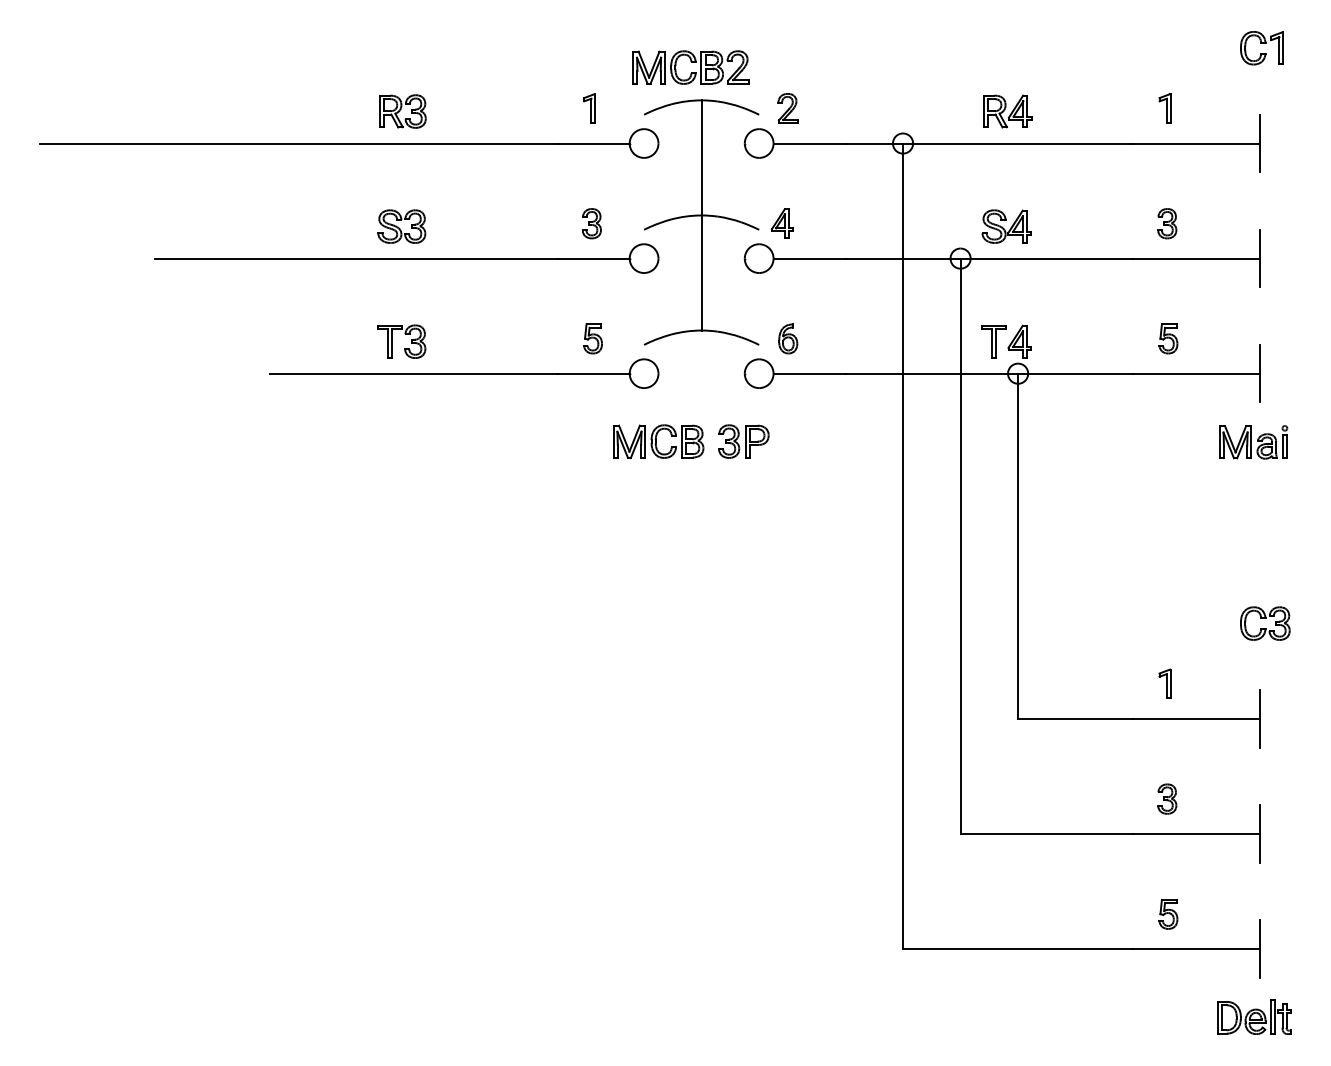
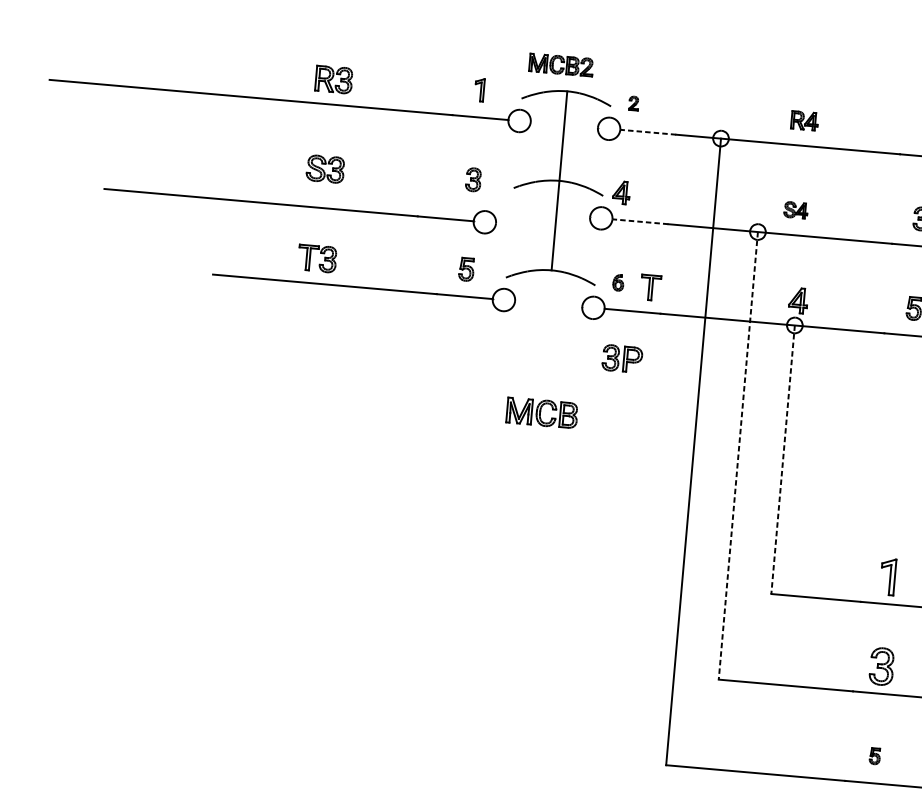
part: (690, 67) -> (560, 65), size x0.7
part: (787, 108) -> (633, 103), size x0.6
part: (1007, 111) -> (804, 120), size x0.7
line: (809, 143) -> (648, 132), solid -> dashed
part: (1006, 226) -> (795, 210), size x0.6
part: (406, 258) -> (300, 206), moved
line: (809, 258) -> (640, 221), solid -> dashed
part: (788, 338) -> (618, 282), size x0.7
part: (993, 341) -> (650, 287), moved
part: (658, 441) -> (542, 412), moved
part: (743, 441) -> (622, 358), moved
line: (960, 546) -> (738, 455), solid -> dashed
line: (1018, 546) -> (783, 459), solid -> dashed
part: (1164, 683) -> (887, 576), size x1.6
part: (1167, 798) -> (882, 666), size x1.6
part: (1168, 914) -> (875, 756), size x0.7

